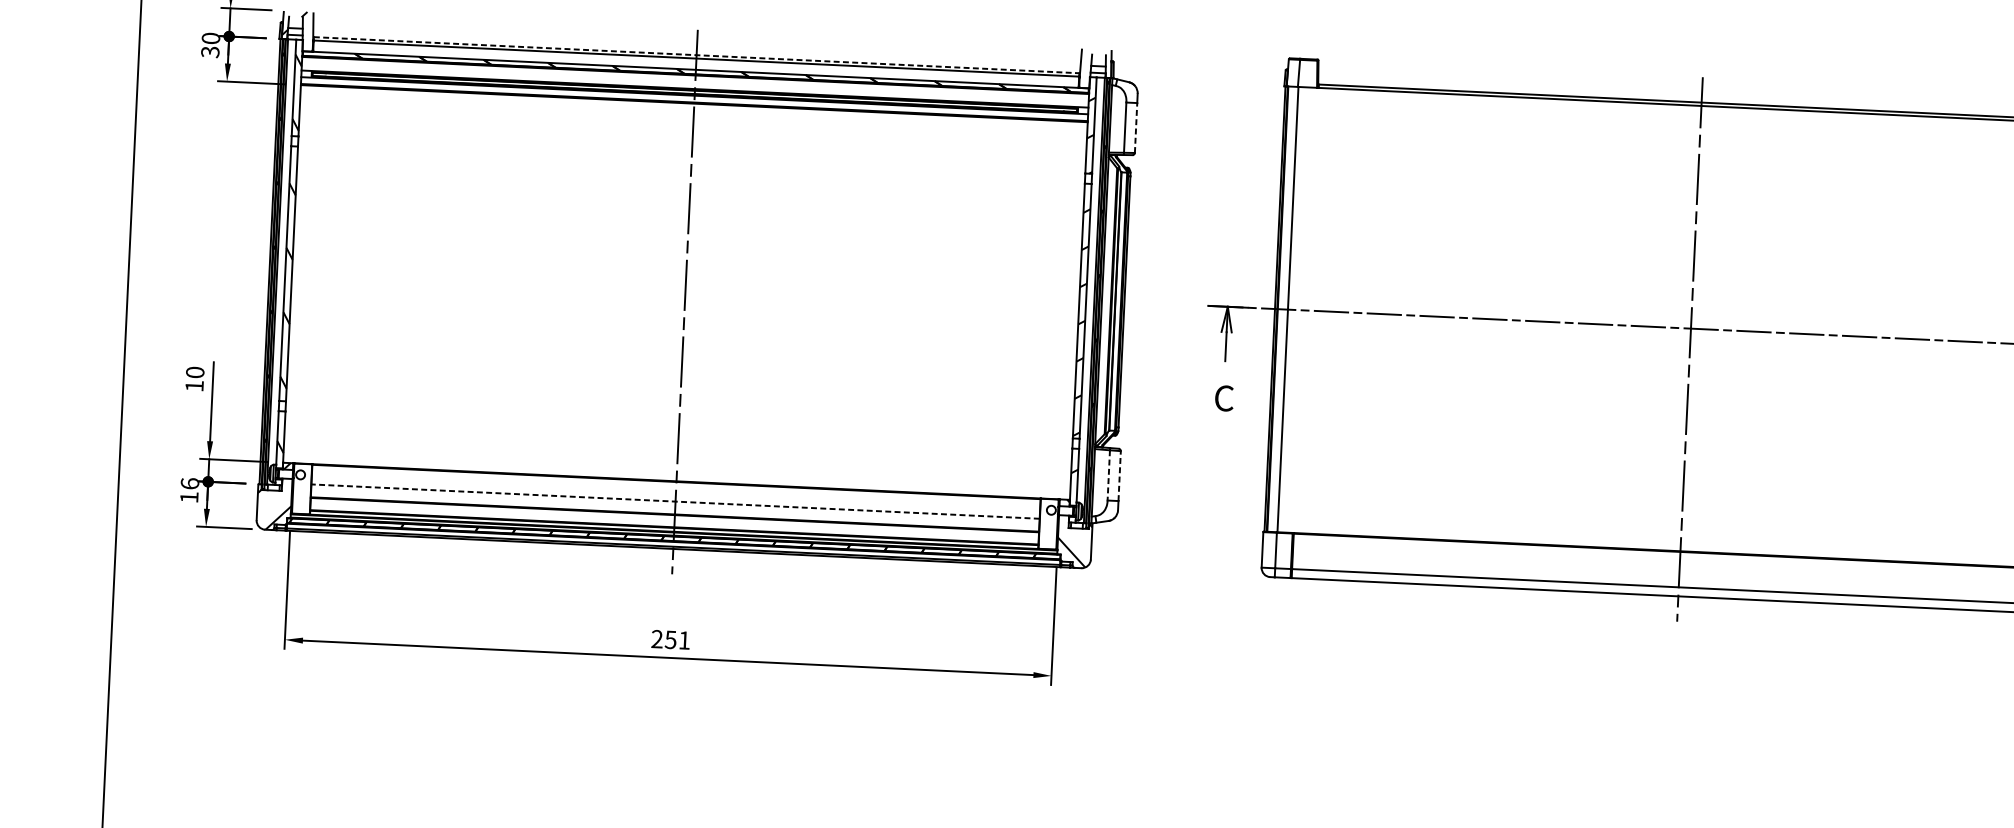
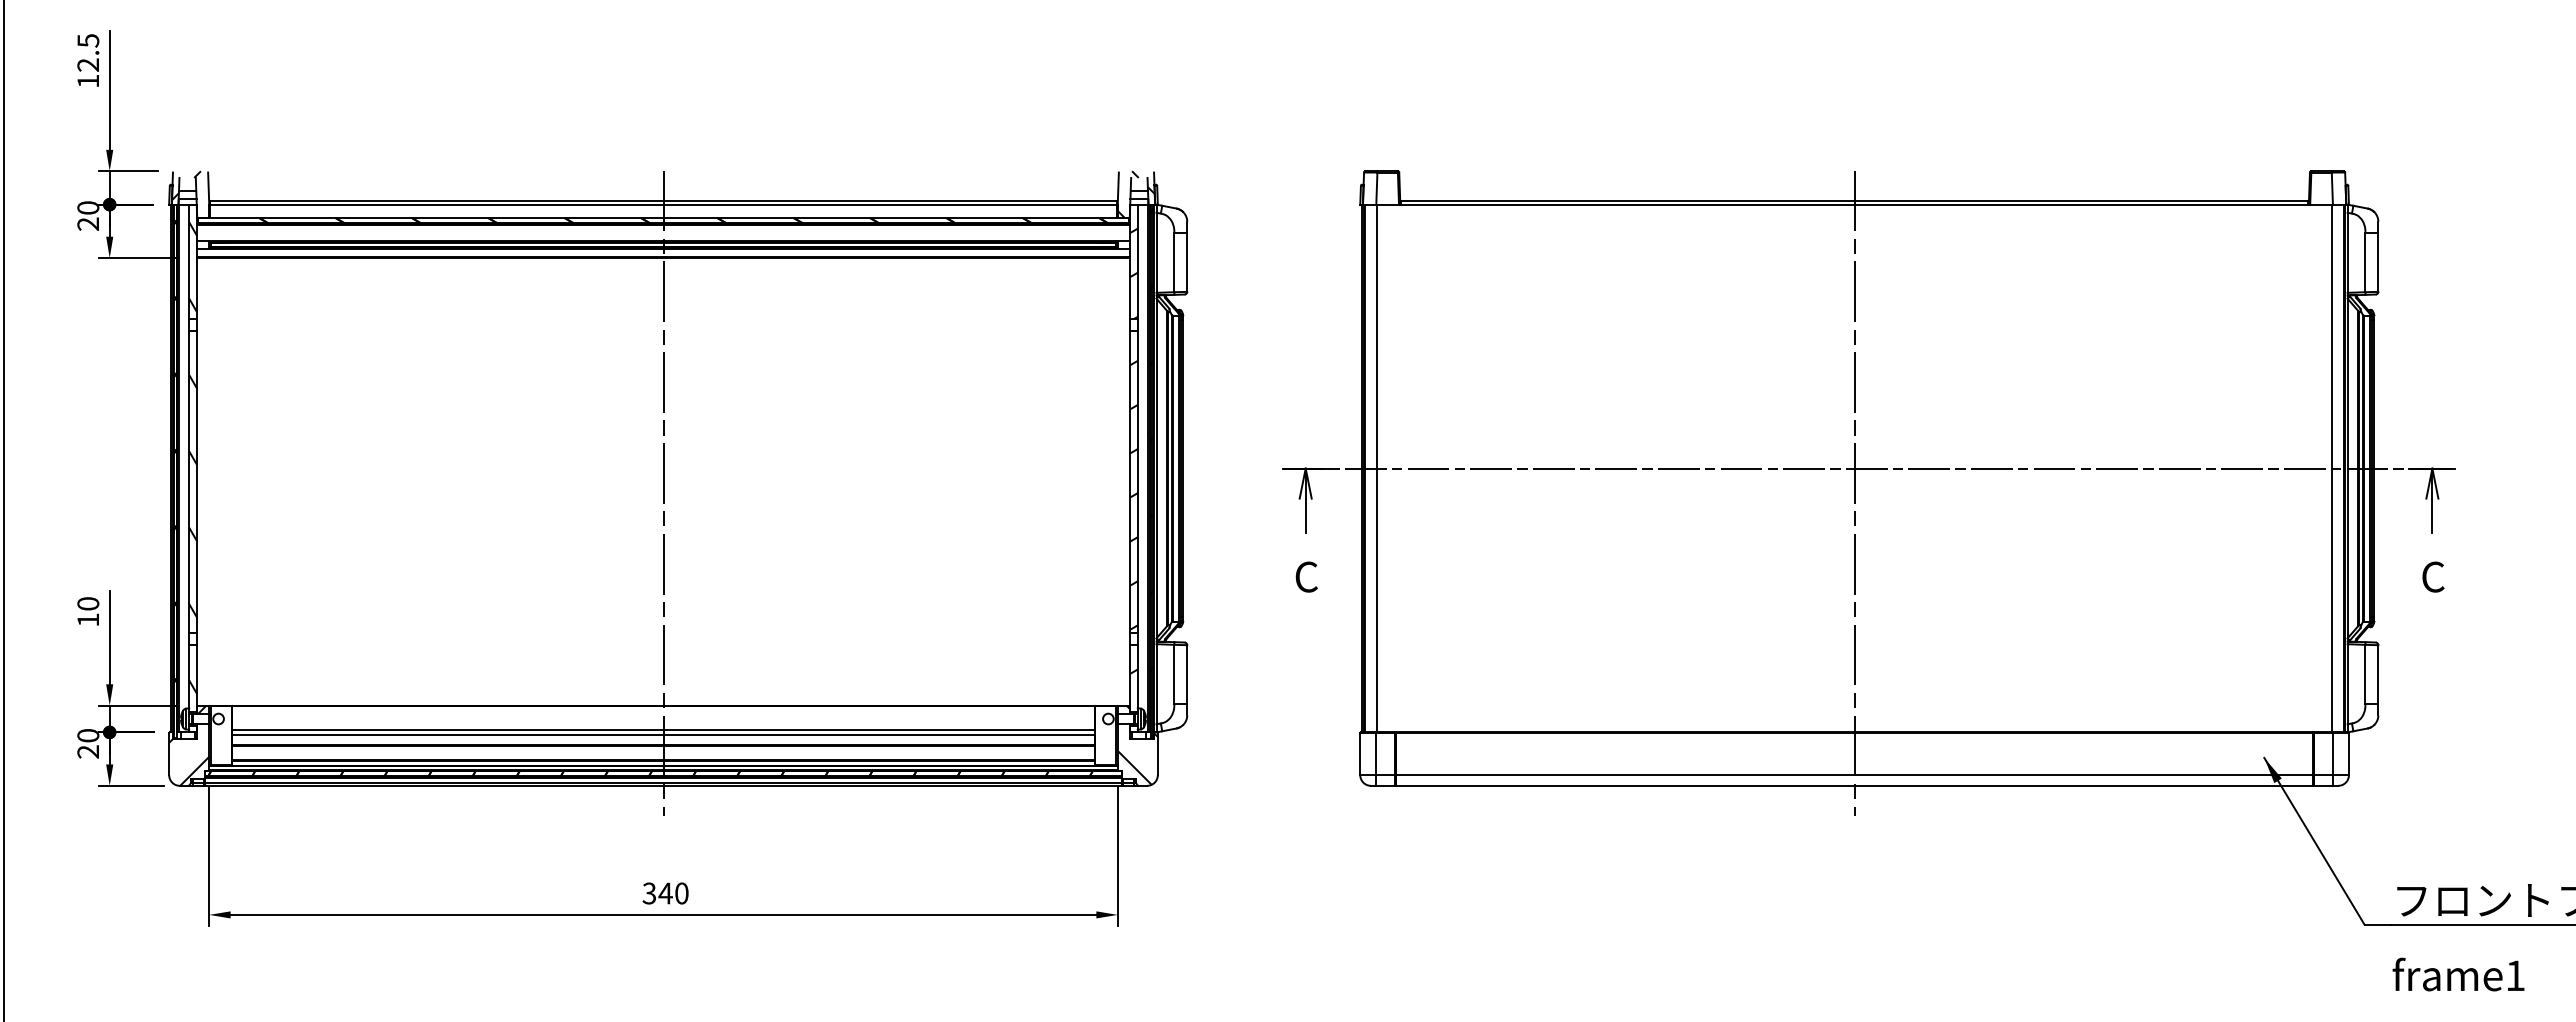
text: (210, 52) -> (88, 224), 30 -> 20
line: (696, 55) -> (663, 200), dashed -> solid
hatch: (1095, 68) -> (1135, 194), added
line: (1136, 128) -> (1187, 262), dashed -> solid
line: (1108, 475) -> (1174, 674), dashed -> solid
line: (1119, 475) -> (1187, 674), dashed -> solid
text: (189, 490) -> (88, 743), 16 -> 20
line: (675, 501) -> (663, 729), dashed -> solid
line: (675, 506) -> (663, 735), added
text: (670, 639) -> (665, 893), 251 -> 340

